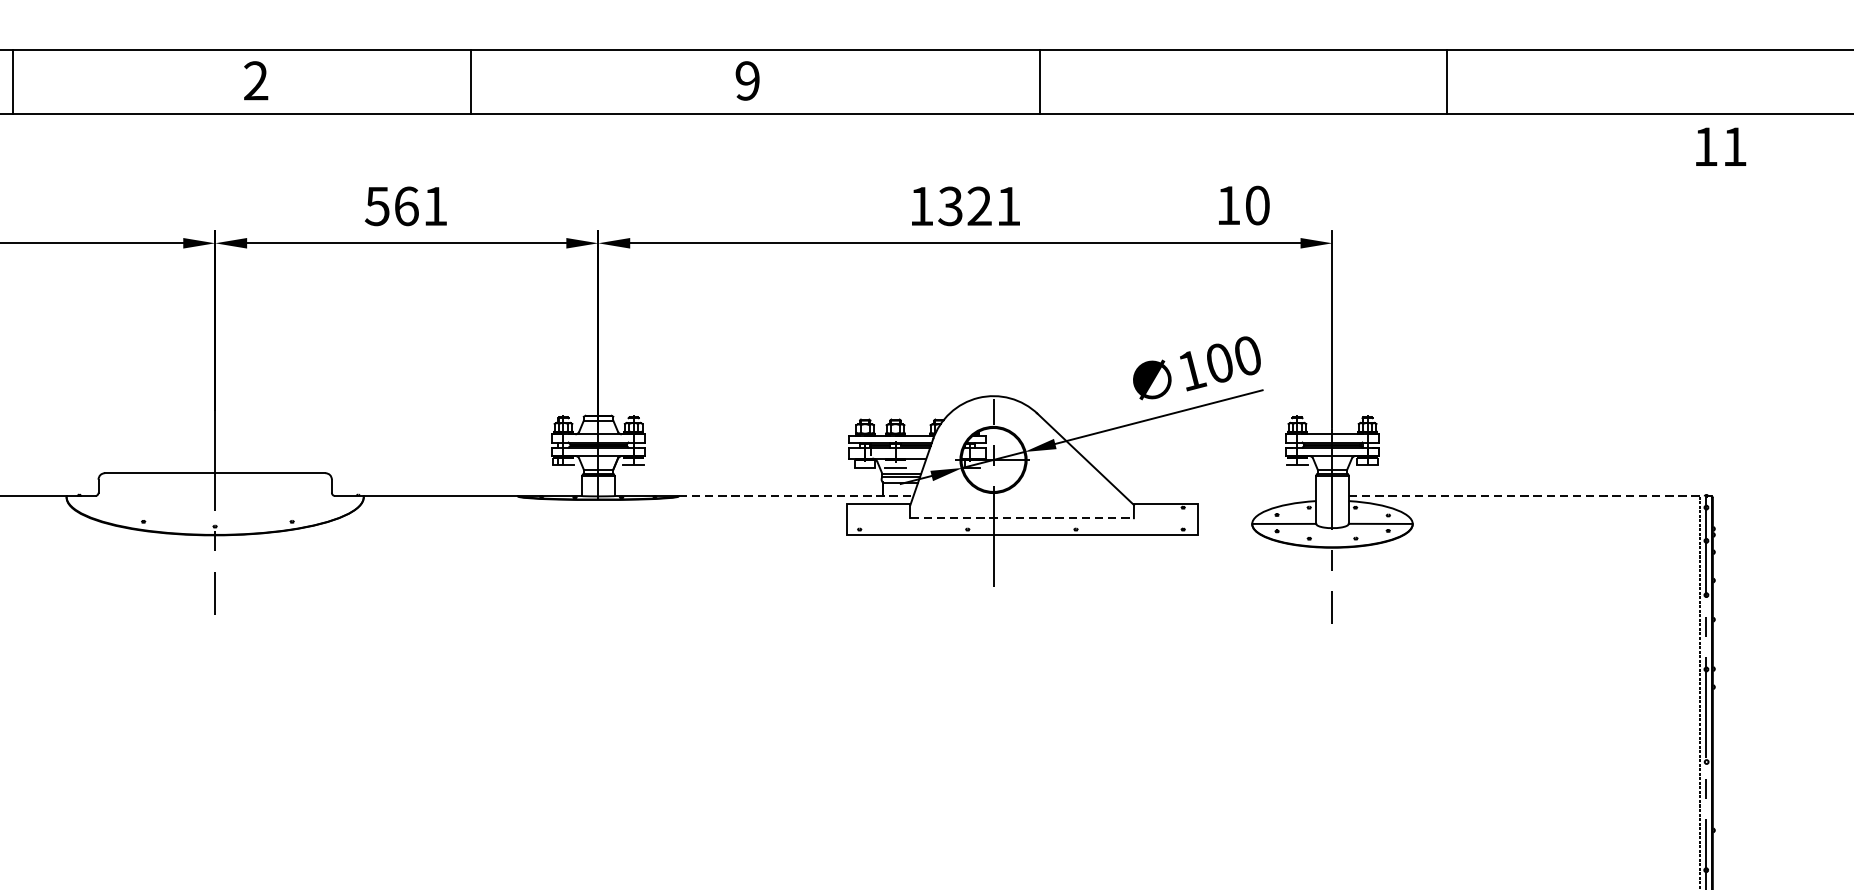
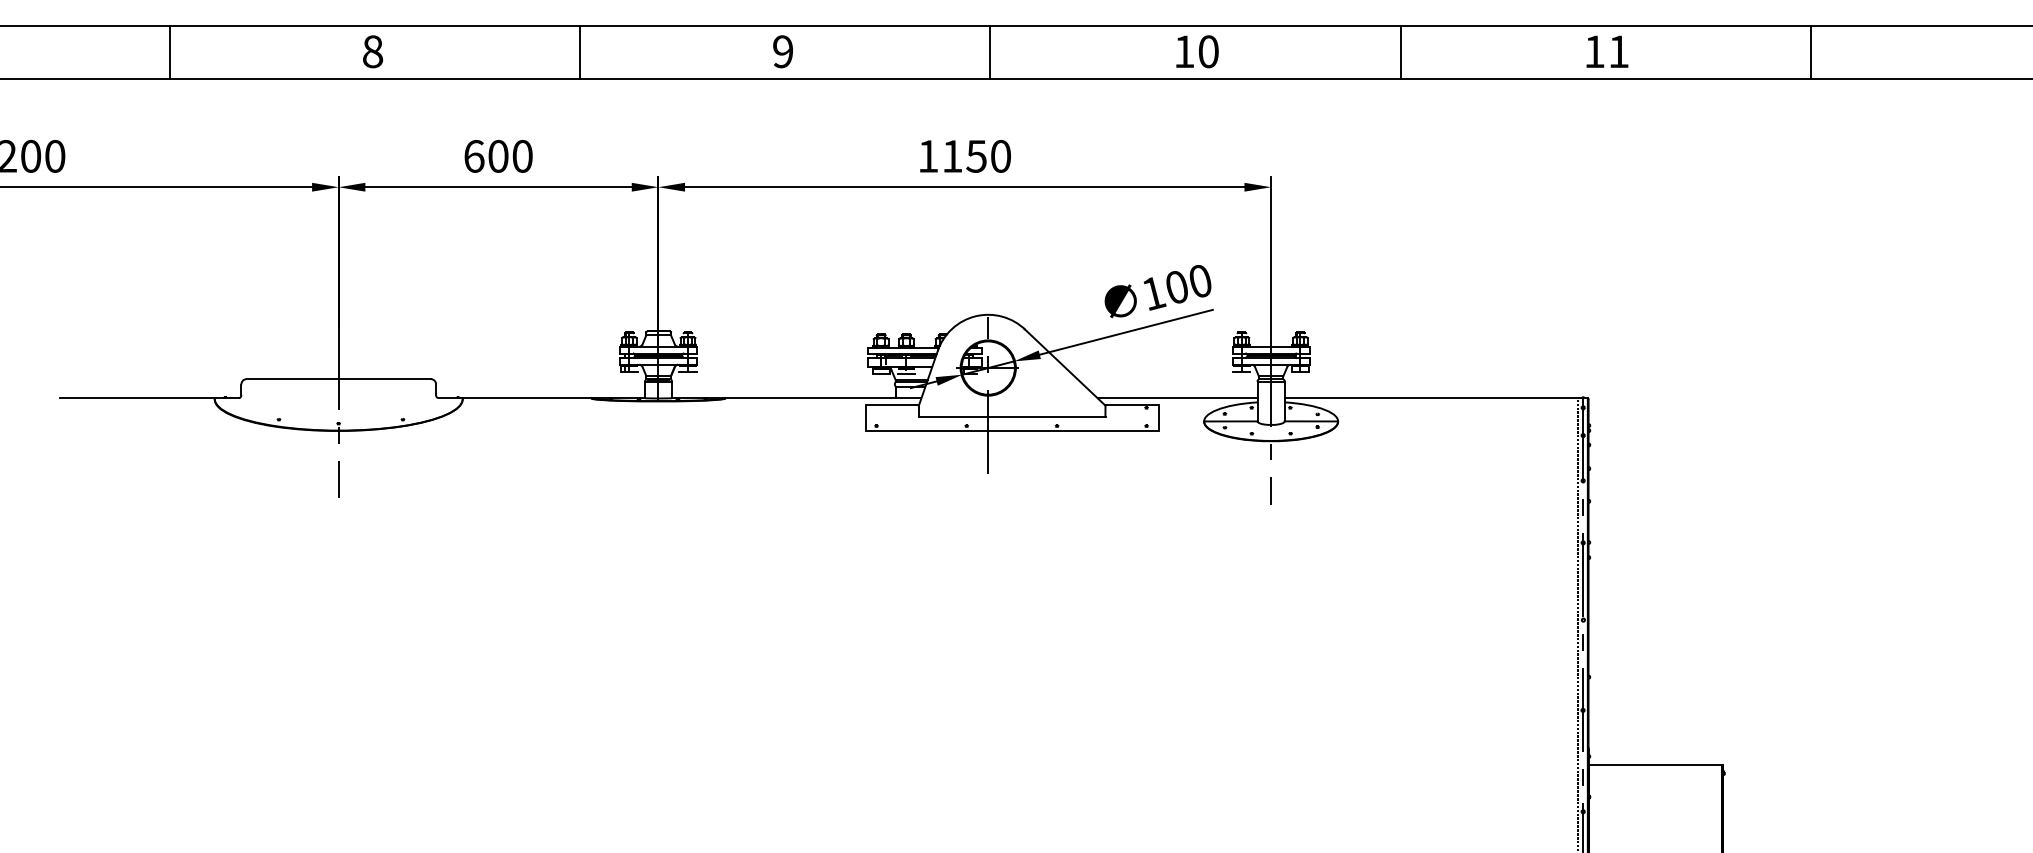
text: (255, 80) -> (372, 51), 2 -> 8
line: (471, 80) -> (580, 51), moved
line: (1040, 80) -> (990, 51), moved
line: (1446, 80) -> (1400, 51), moved
text: (1721, 146) -> (1607, 51), moved
text: (1244, 205) -> (1197, 51), moved
text: (405, 206) -> (497, 156), 561 -> 600
text: (979, 206) -> (976, 156), 1321 -> 1150
line: (796, 496) -> (823, 398), dashed -> solid
line: (1220, 496) -> (1177, 398), added
line: (1530, 496) -> (1436, 398), dashed -> solid
line: (1022, 518) -> (1012, 416), dashed -> solid

